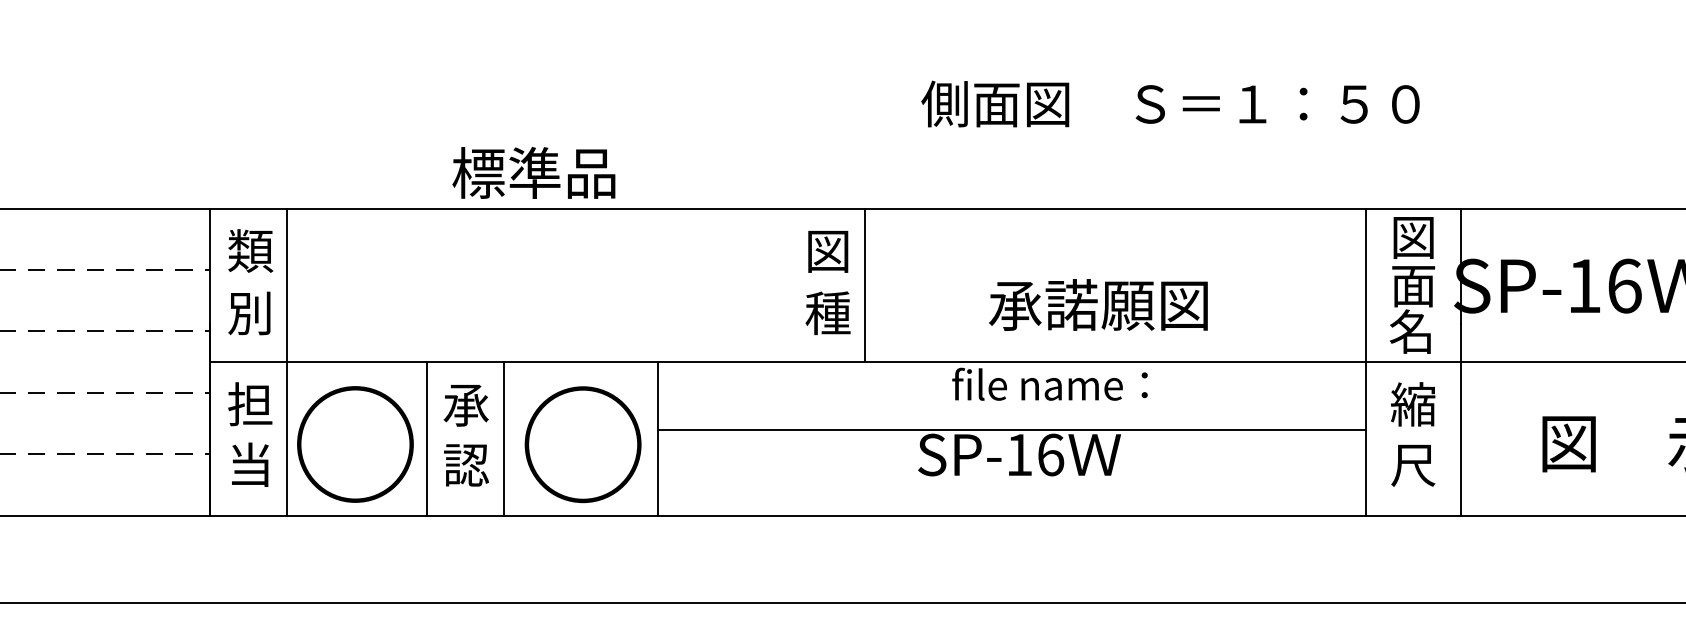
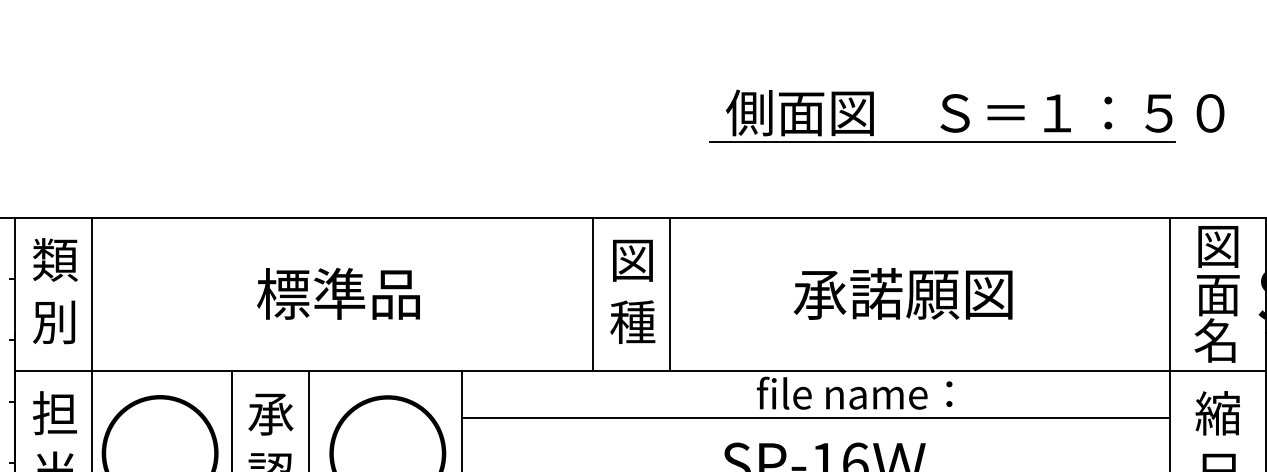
line: (1137, 132) -> (942, 141), added
text: (533, 172) -> (338, 293), moved
line: (788, 285) -> (593, 294), added
text: (1098, 304) -> (903, 293), moved
line: (1011, 430) -> (816, 418), moved

